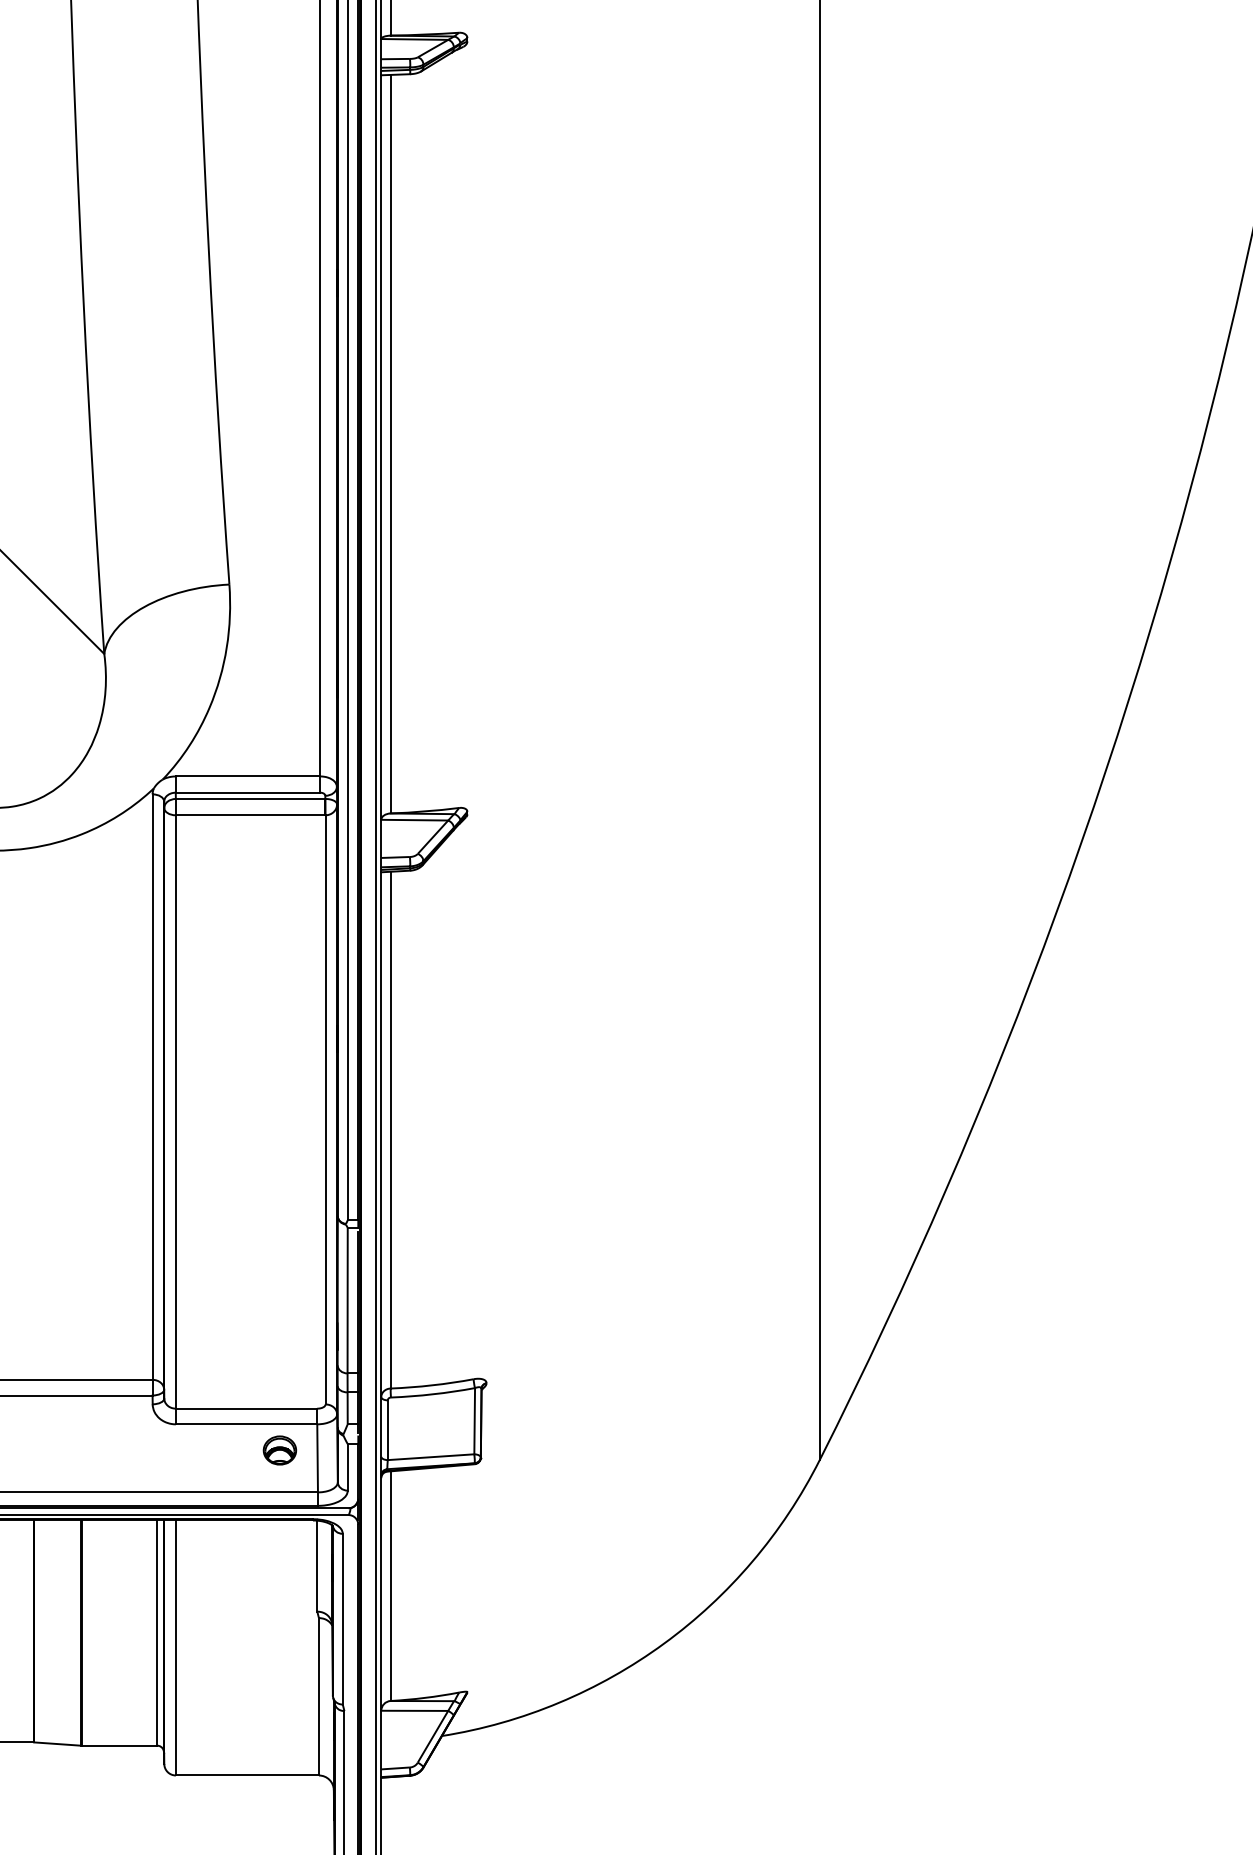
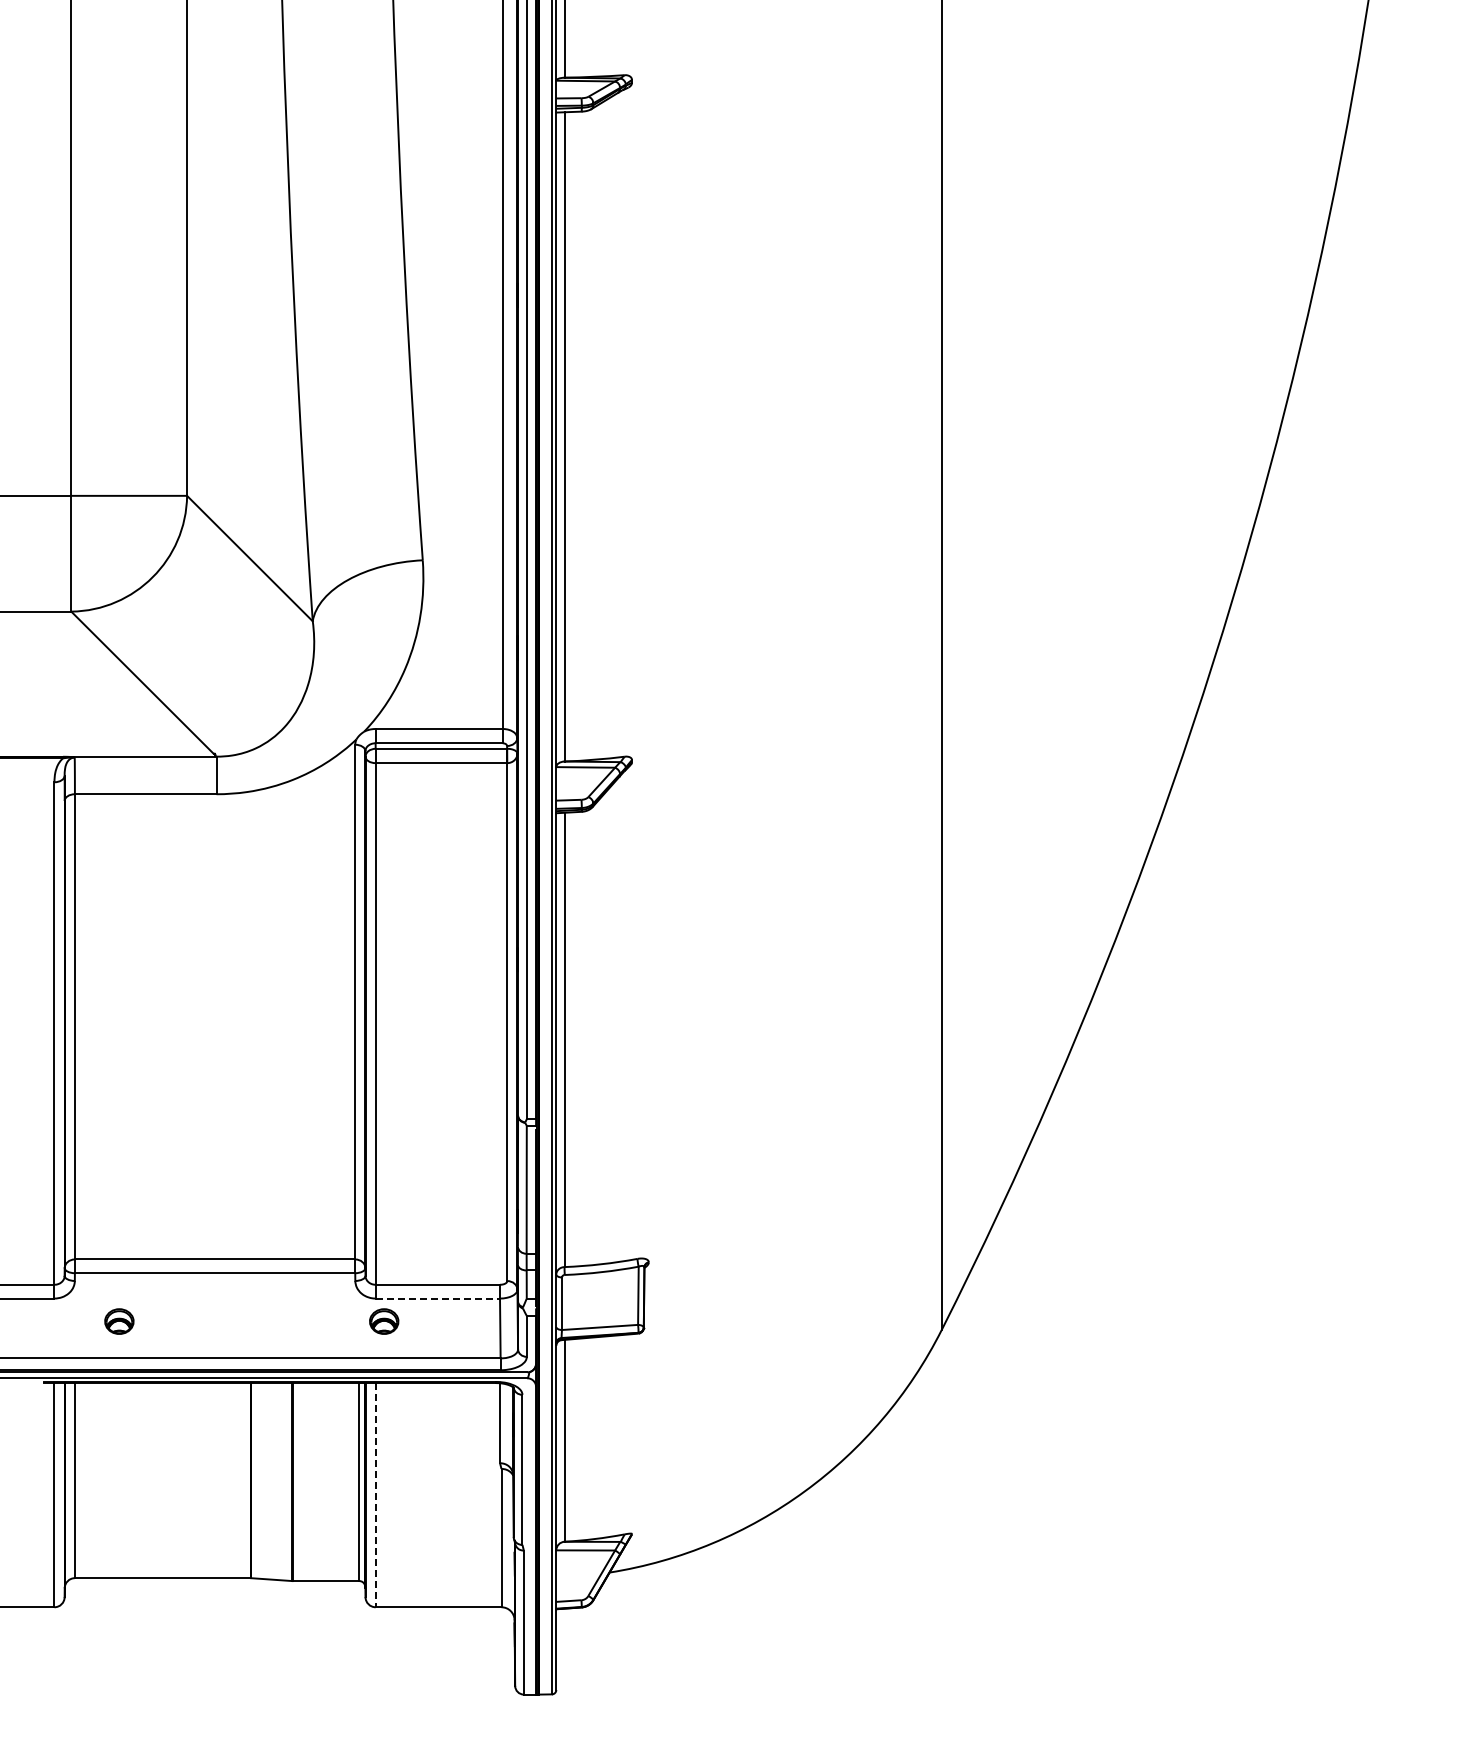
line: (247, 1424) -> (438, 1298), solid -> dashed
part: (280, 1450) -> (384, 1321), moved
line: (175, 1648) -> (375, 1495), solid -> dashed

